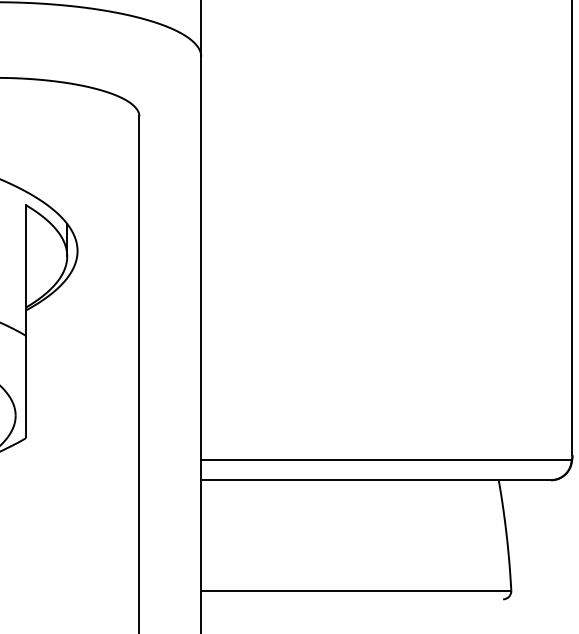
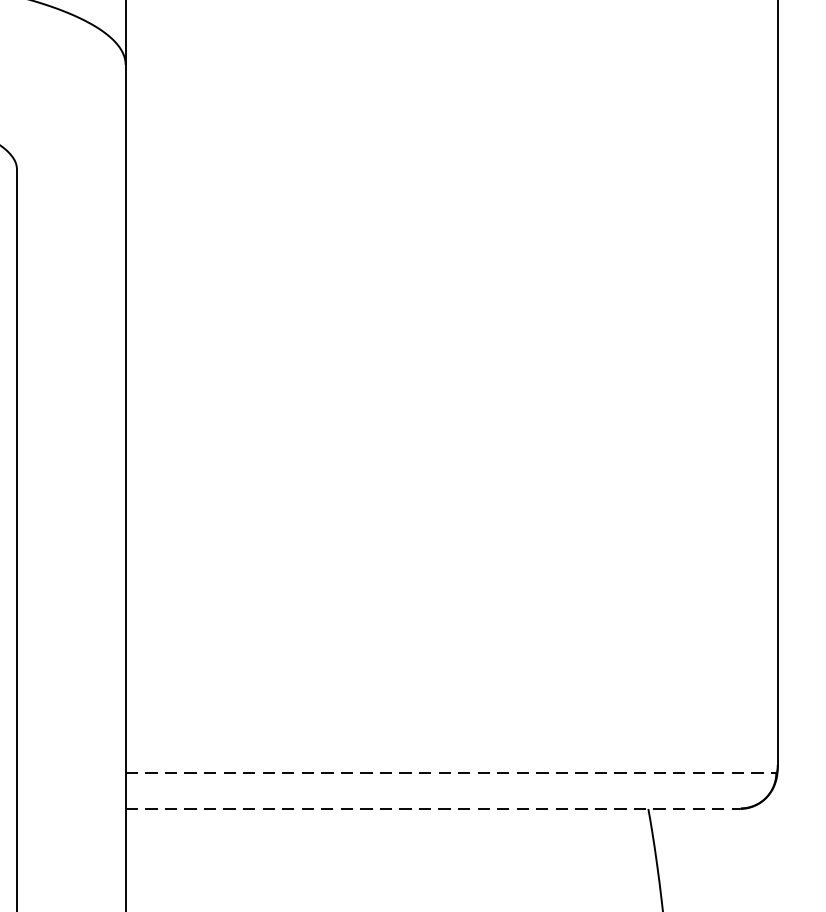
line: (386, 459) -> (451, 772), solid -> dashed
line: (376, 480) -> (433, 809), solid -> dashed

